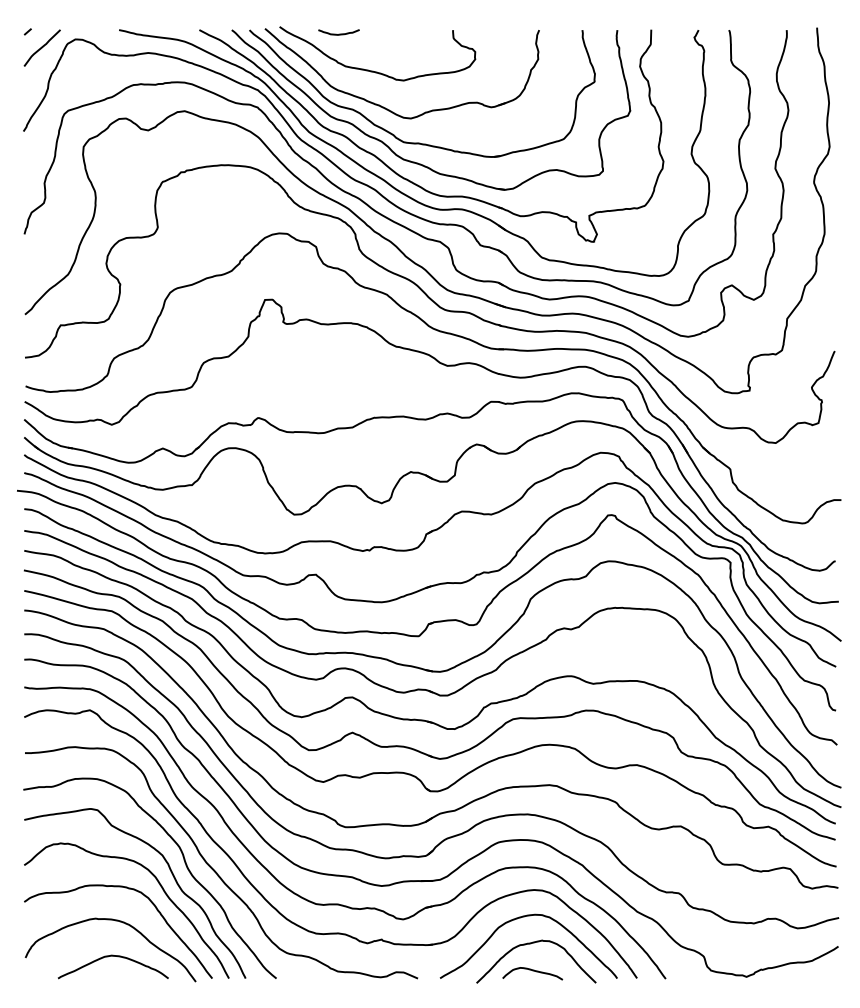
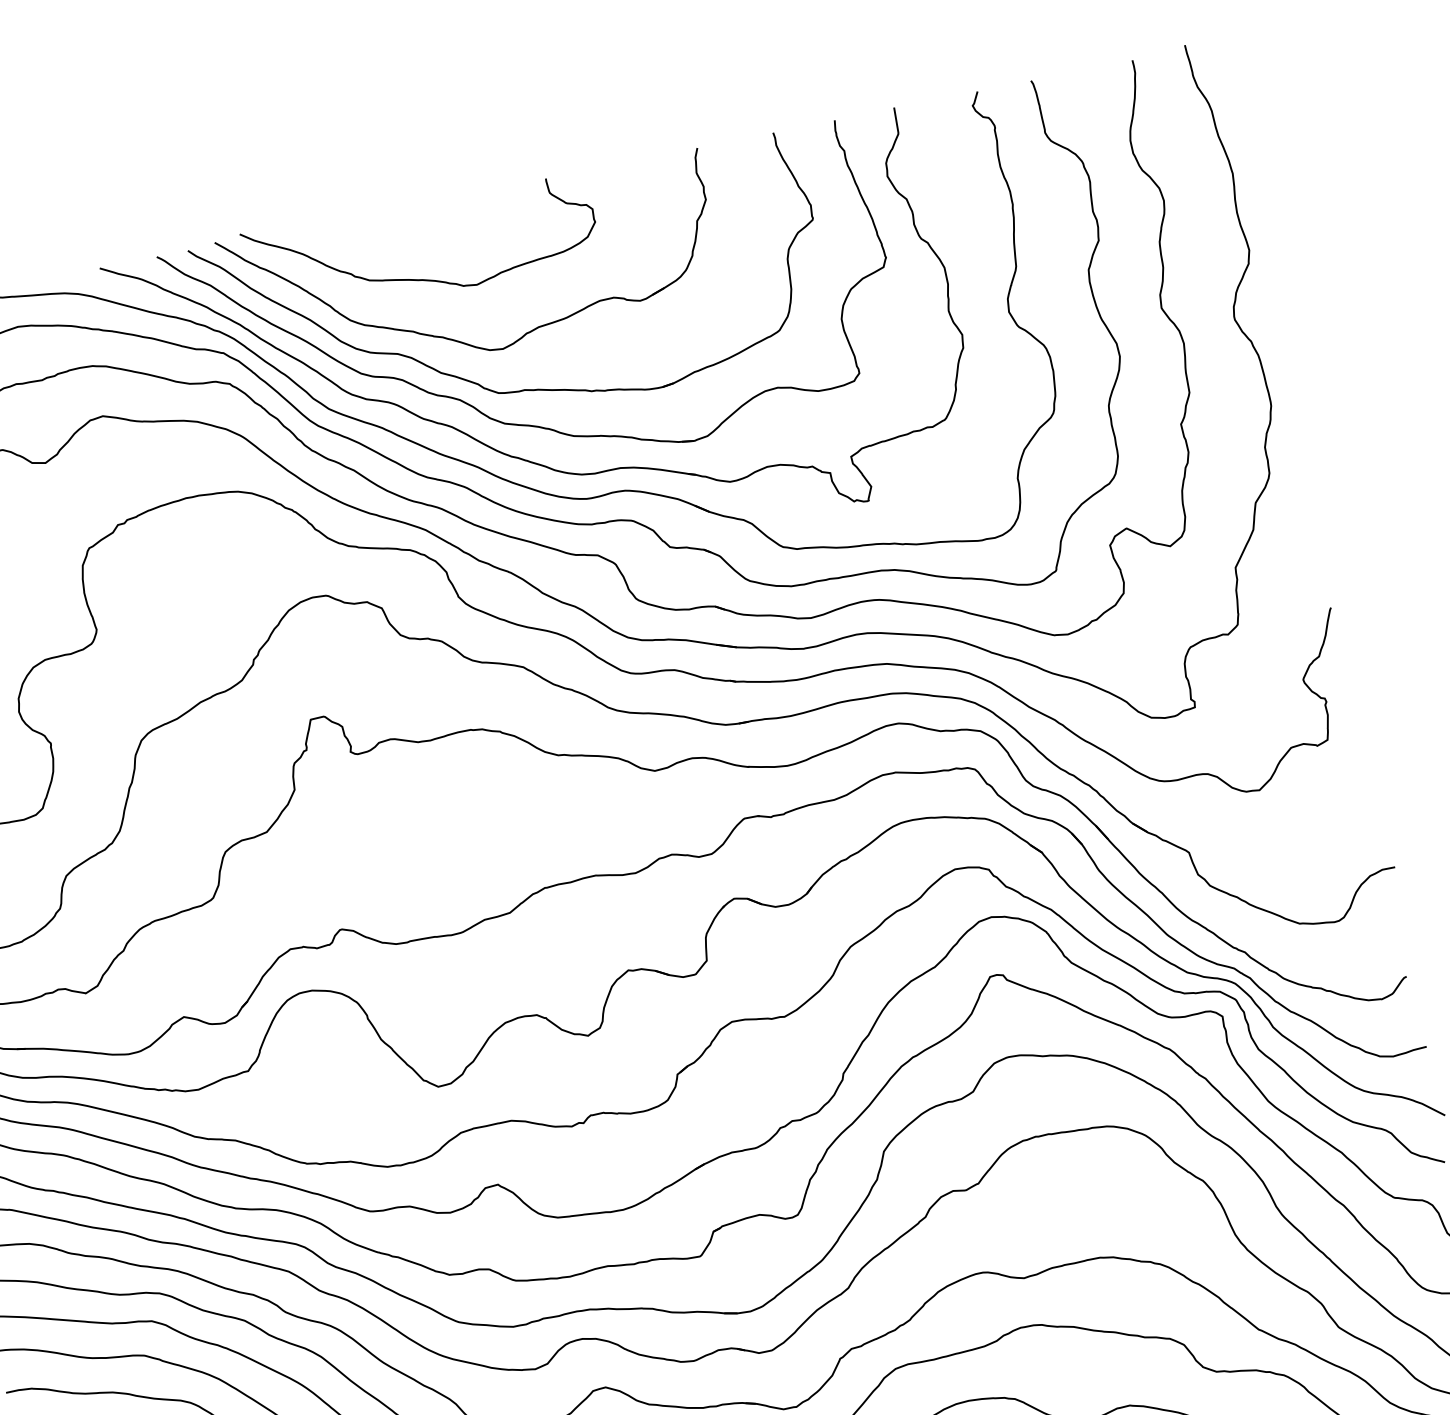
curve: (338, 33) -> (345, 225), removed

